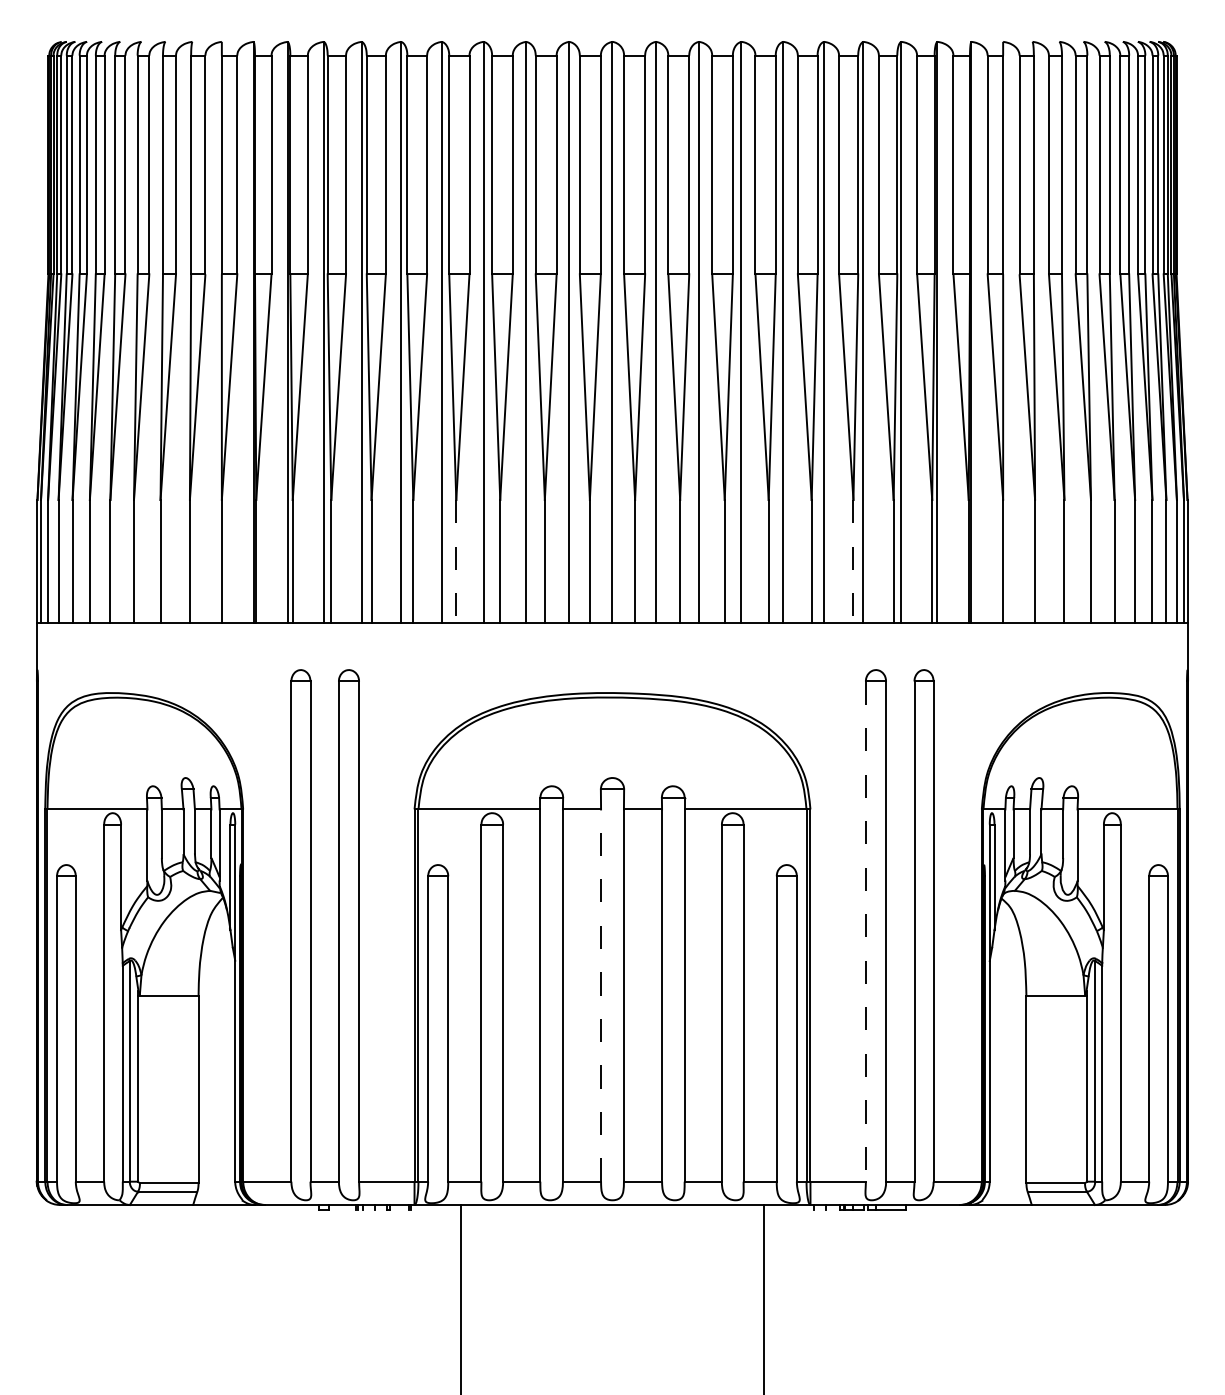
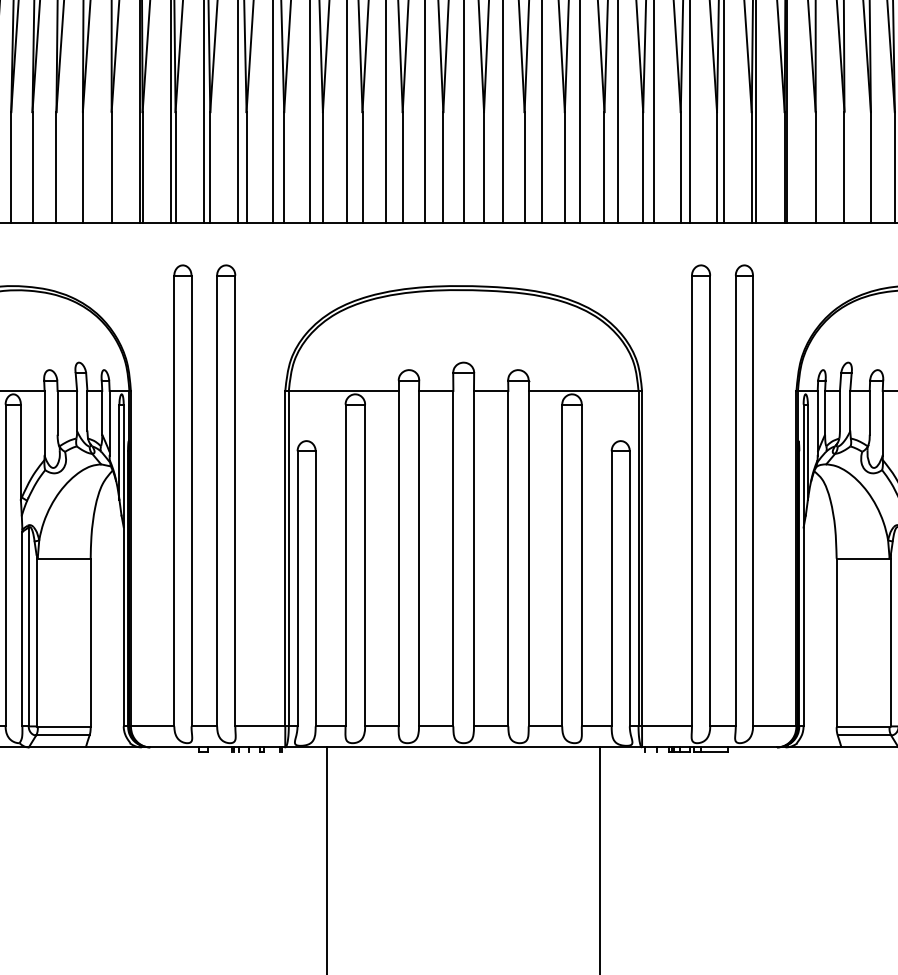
line: (456, 561) -> (323, 167), dashed -> solid
line: (853, 561) -> (680, 167), dashed -> solid
line: (865, 932) -> (691, 501), dashed -> solid
line: (601, 995) -> (453, 558), dashed -> solid

